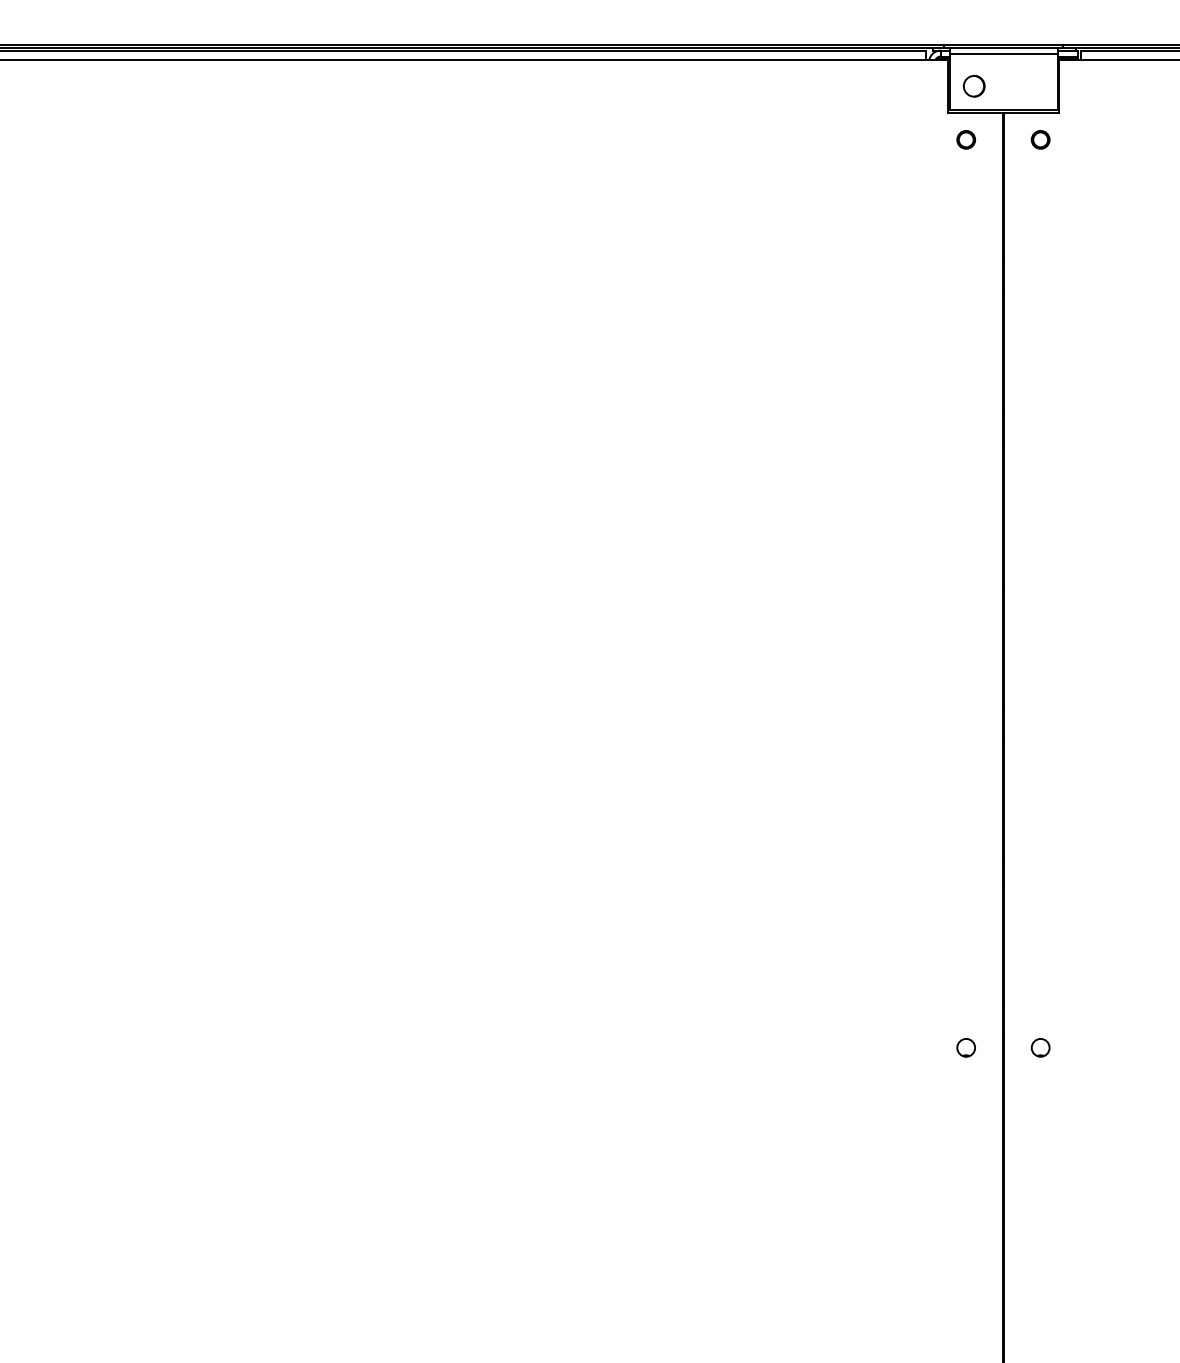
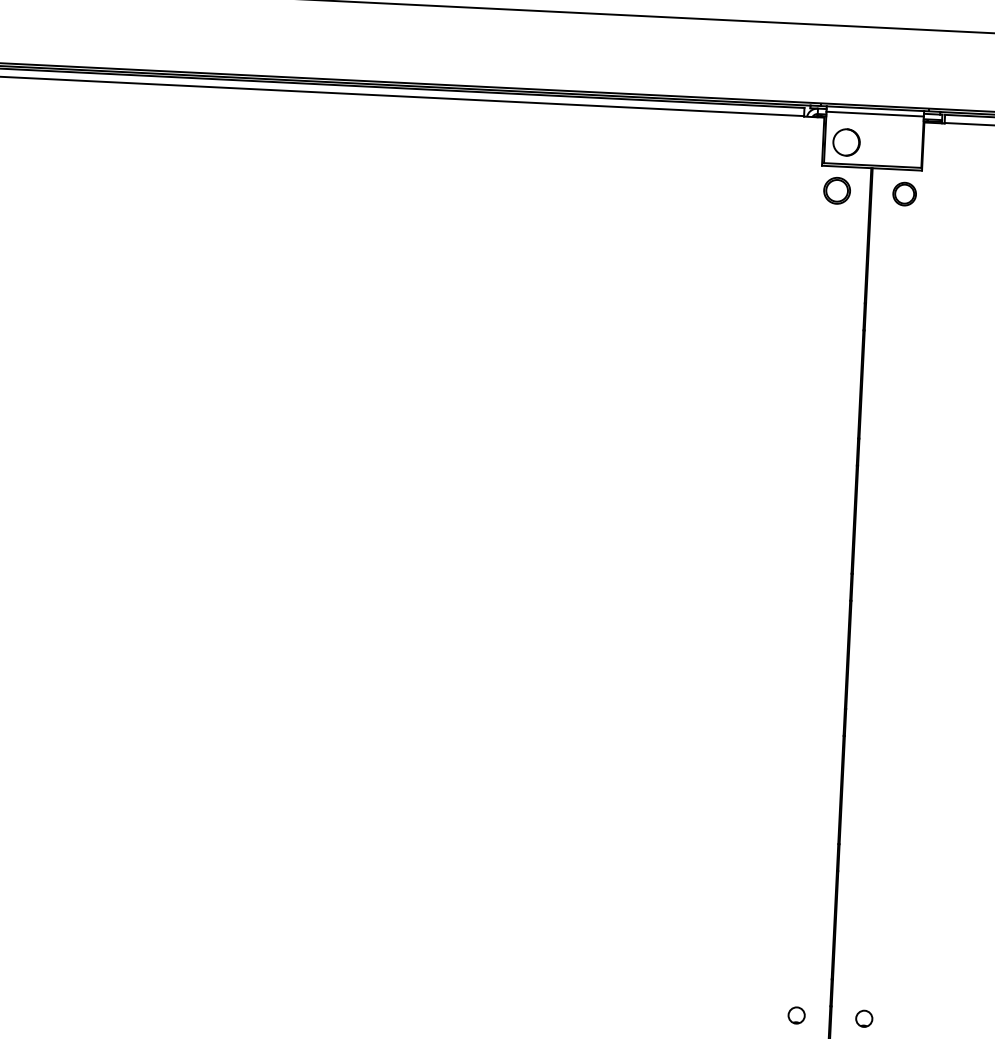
circle: (974, 86) -> (846, 142), size x1.4
circle: (965, 139) -> (836, 190), size x1.6
part: (1040, 139) -> (904, 193), size x1.4

